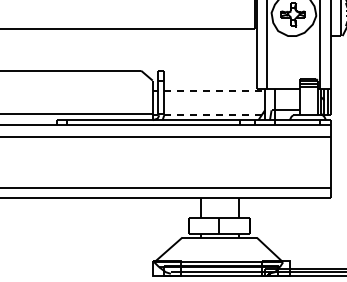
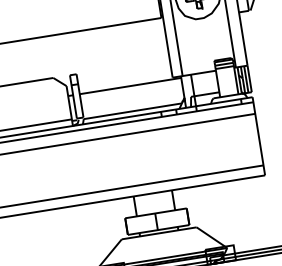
line: (215, 90) -> (131, 85), dashed -> solid
line: (212, 115) -> (132, 111), dashed -> solid

